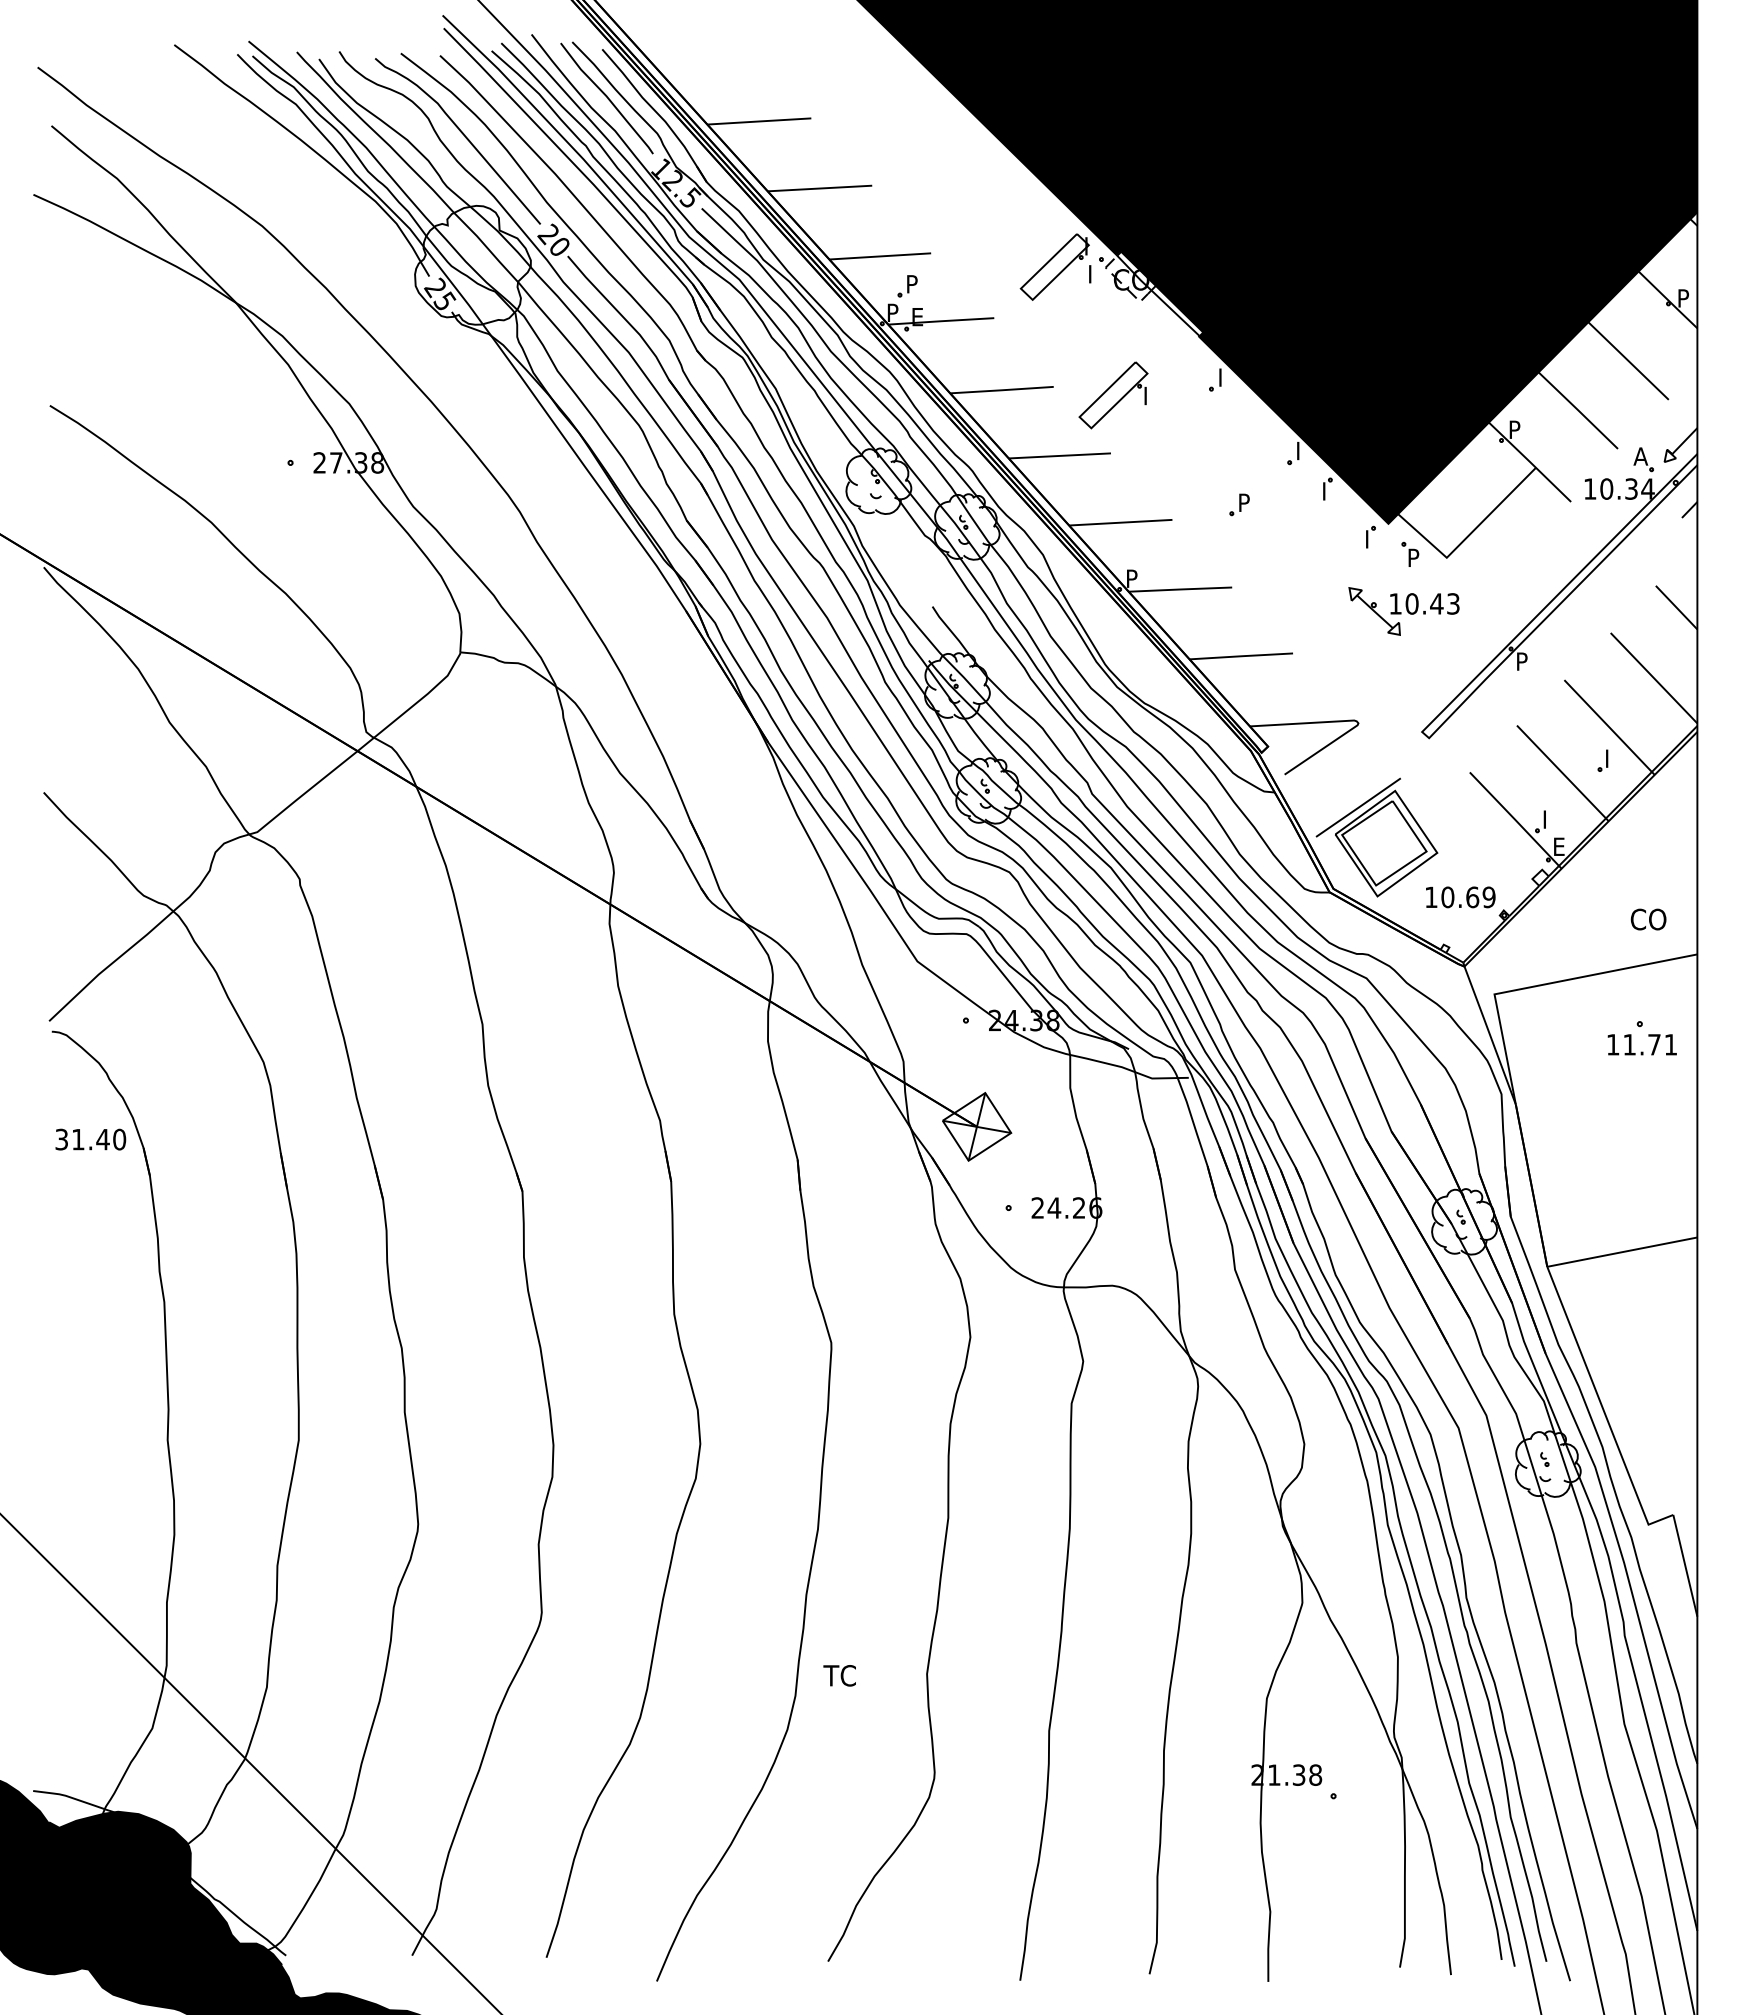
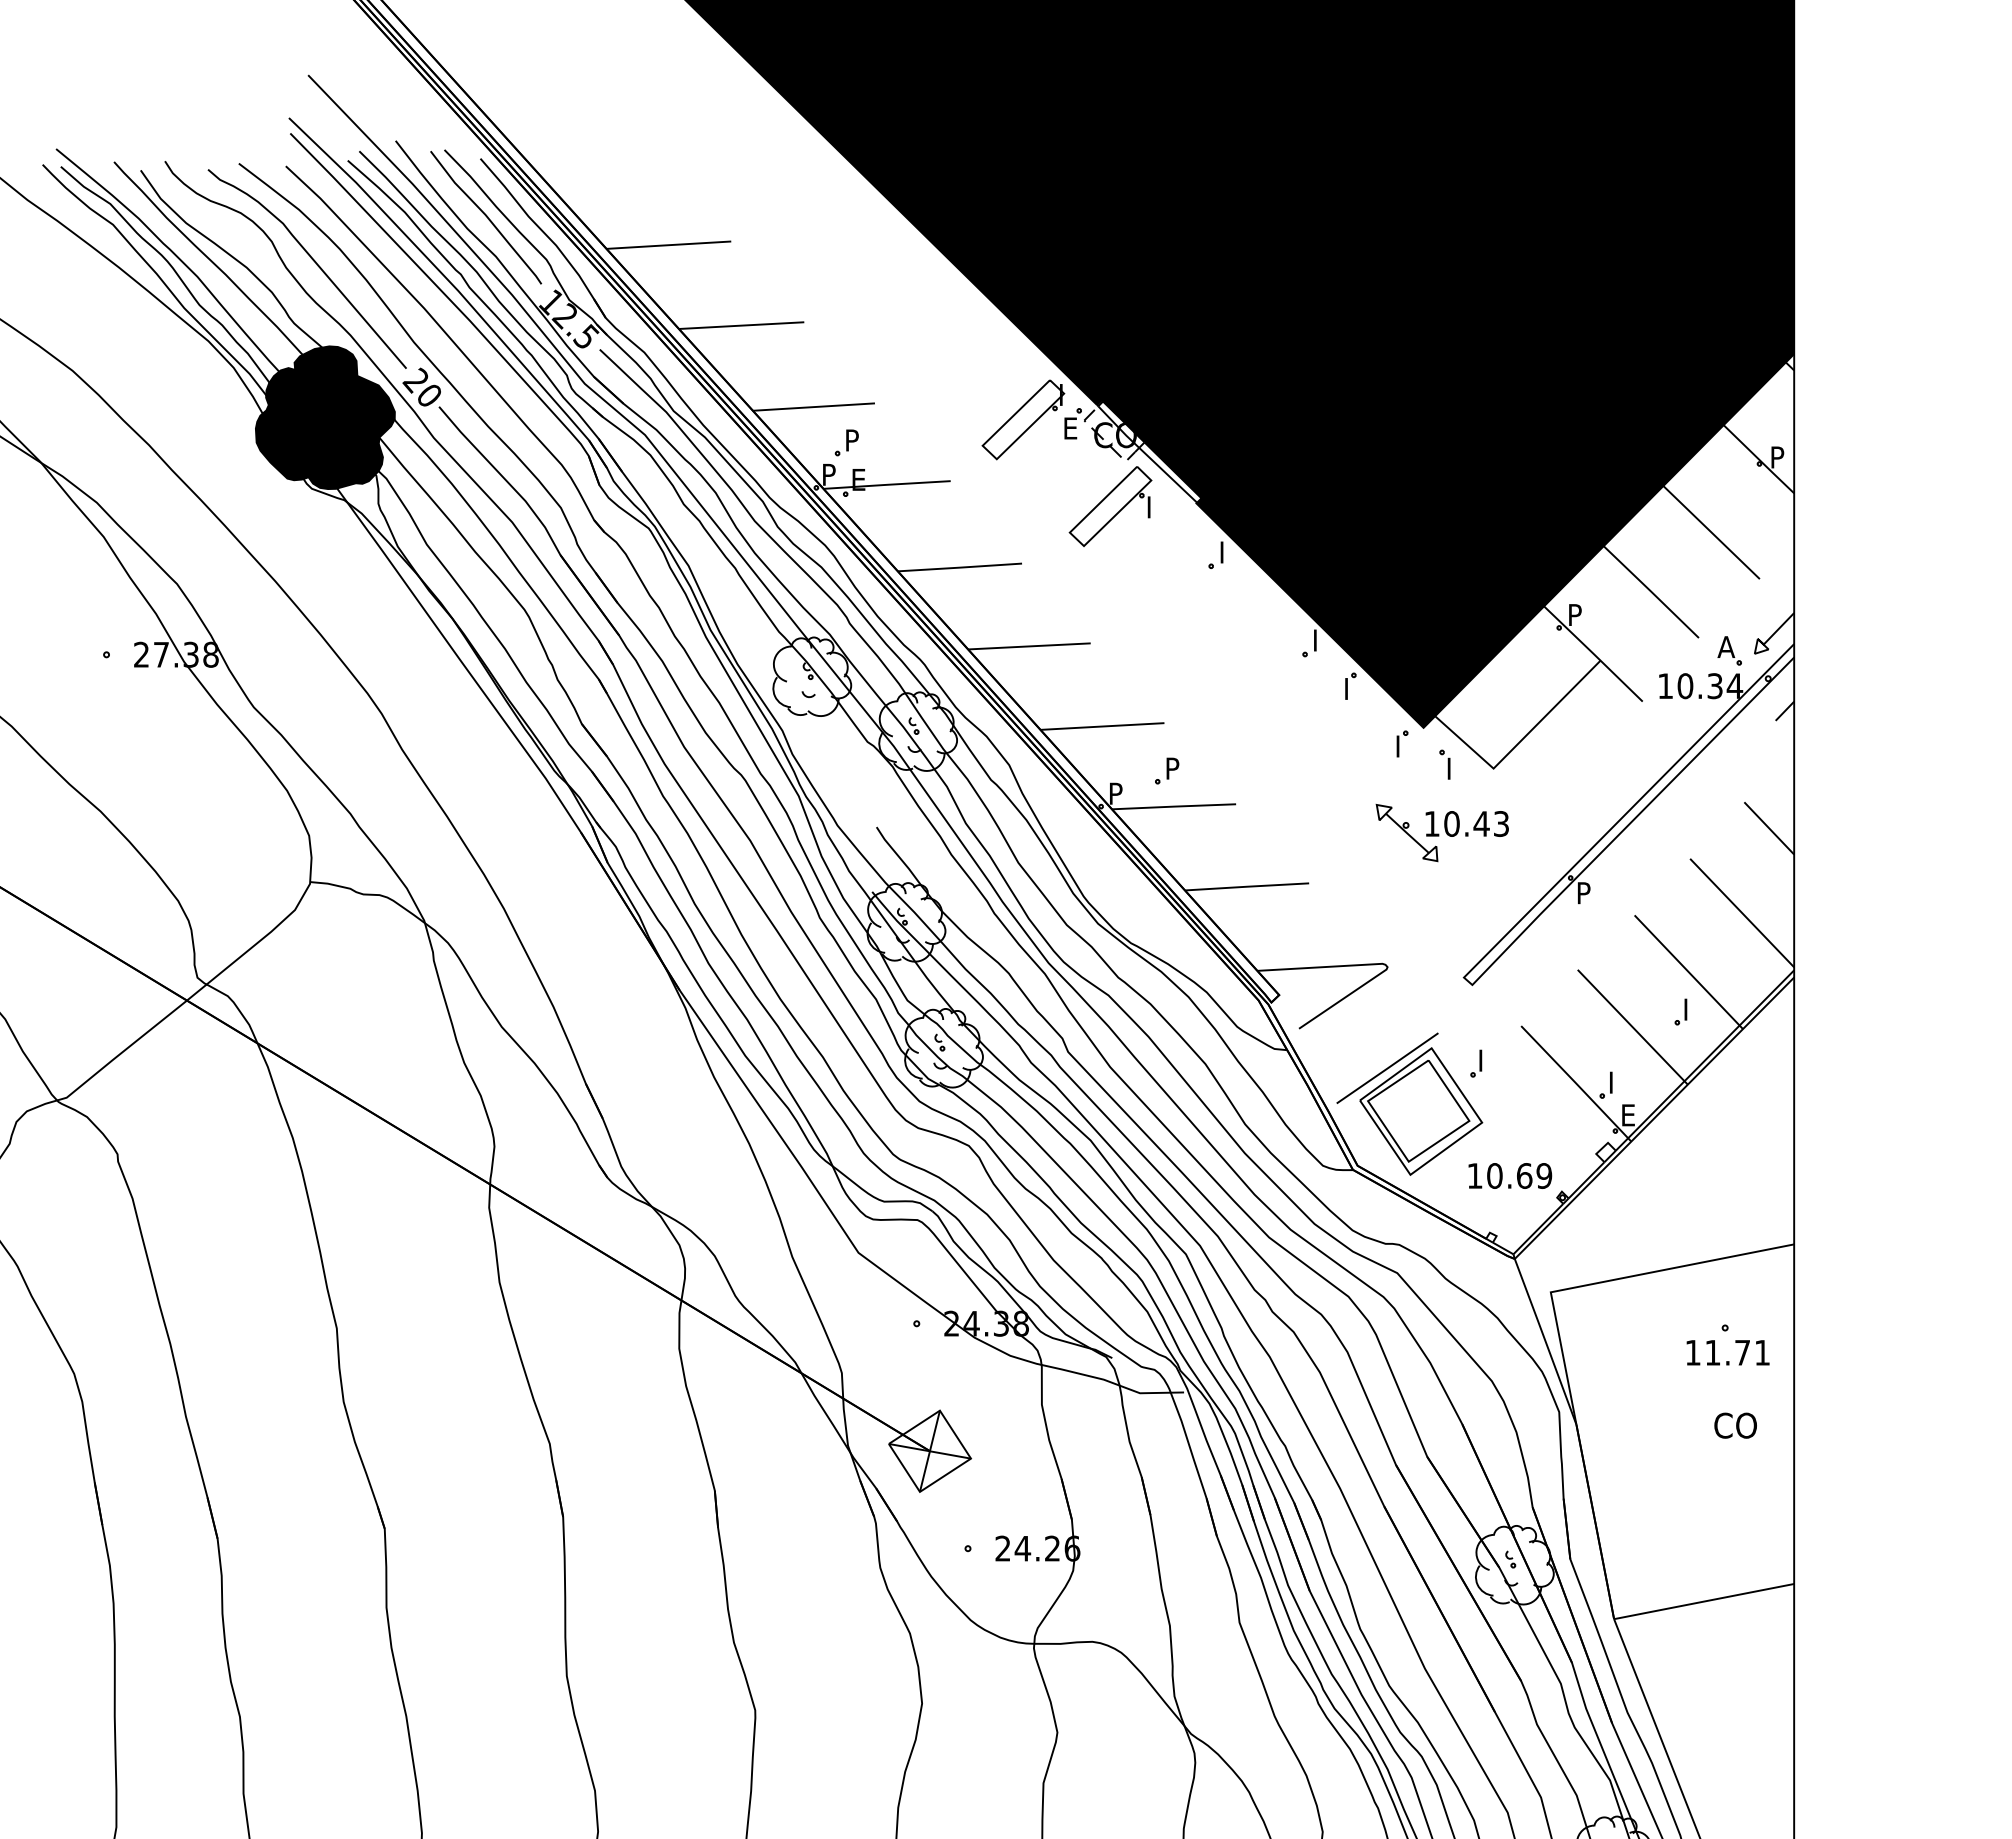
fill: (472, 264) -> (324, 416), added
text: (1095, 274) -> (1072, 428), I -> E
part: (1113, 395) -> (1110, 506), moved
part: (1239, 504) -> (1166, 770), moved
text: (1414, 553) -> (1454, 763), P -> I
part: (1432, 803) -> (1476, 1063), added
text: (1648, 919) -> (1735, 1425), moved

